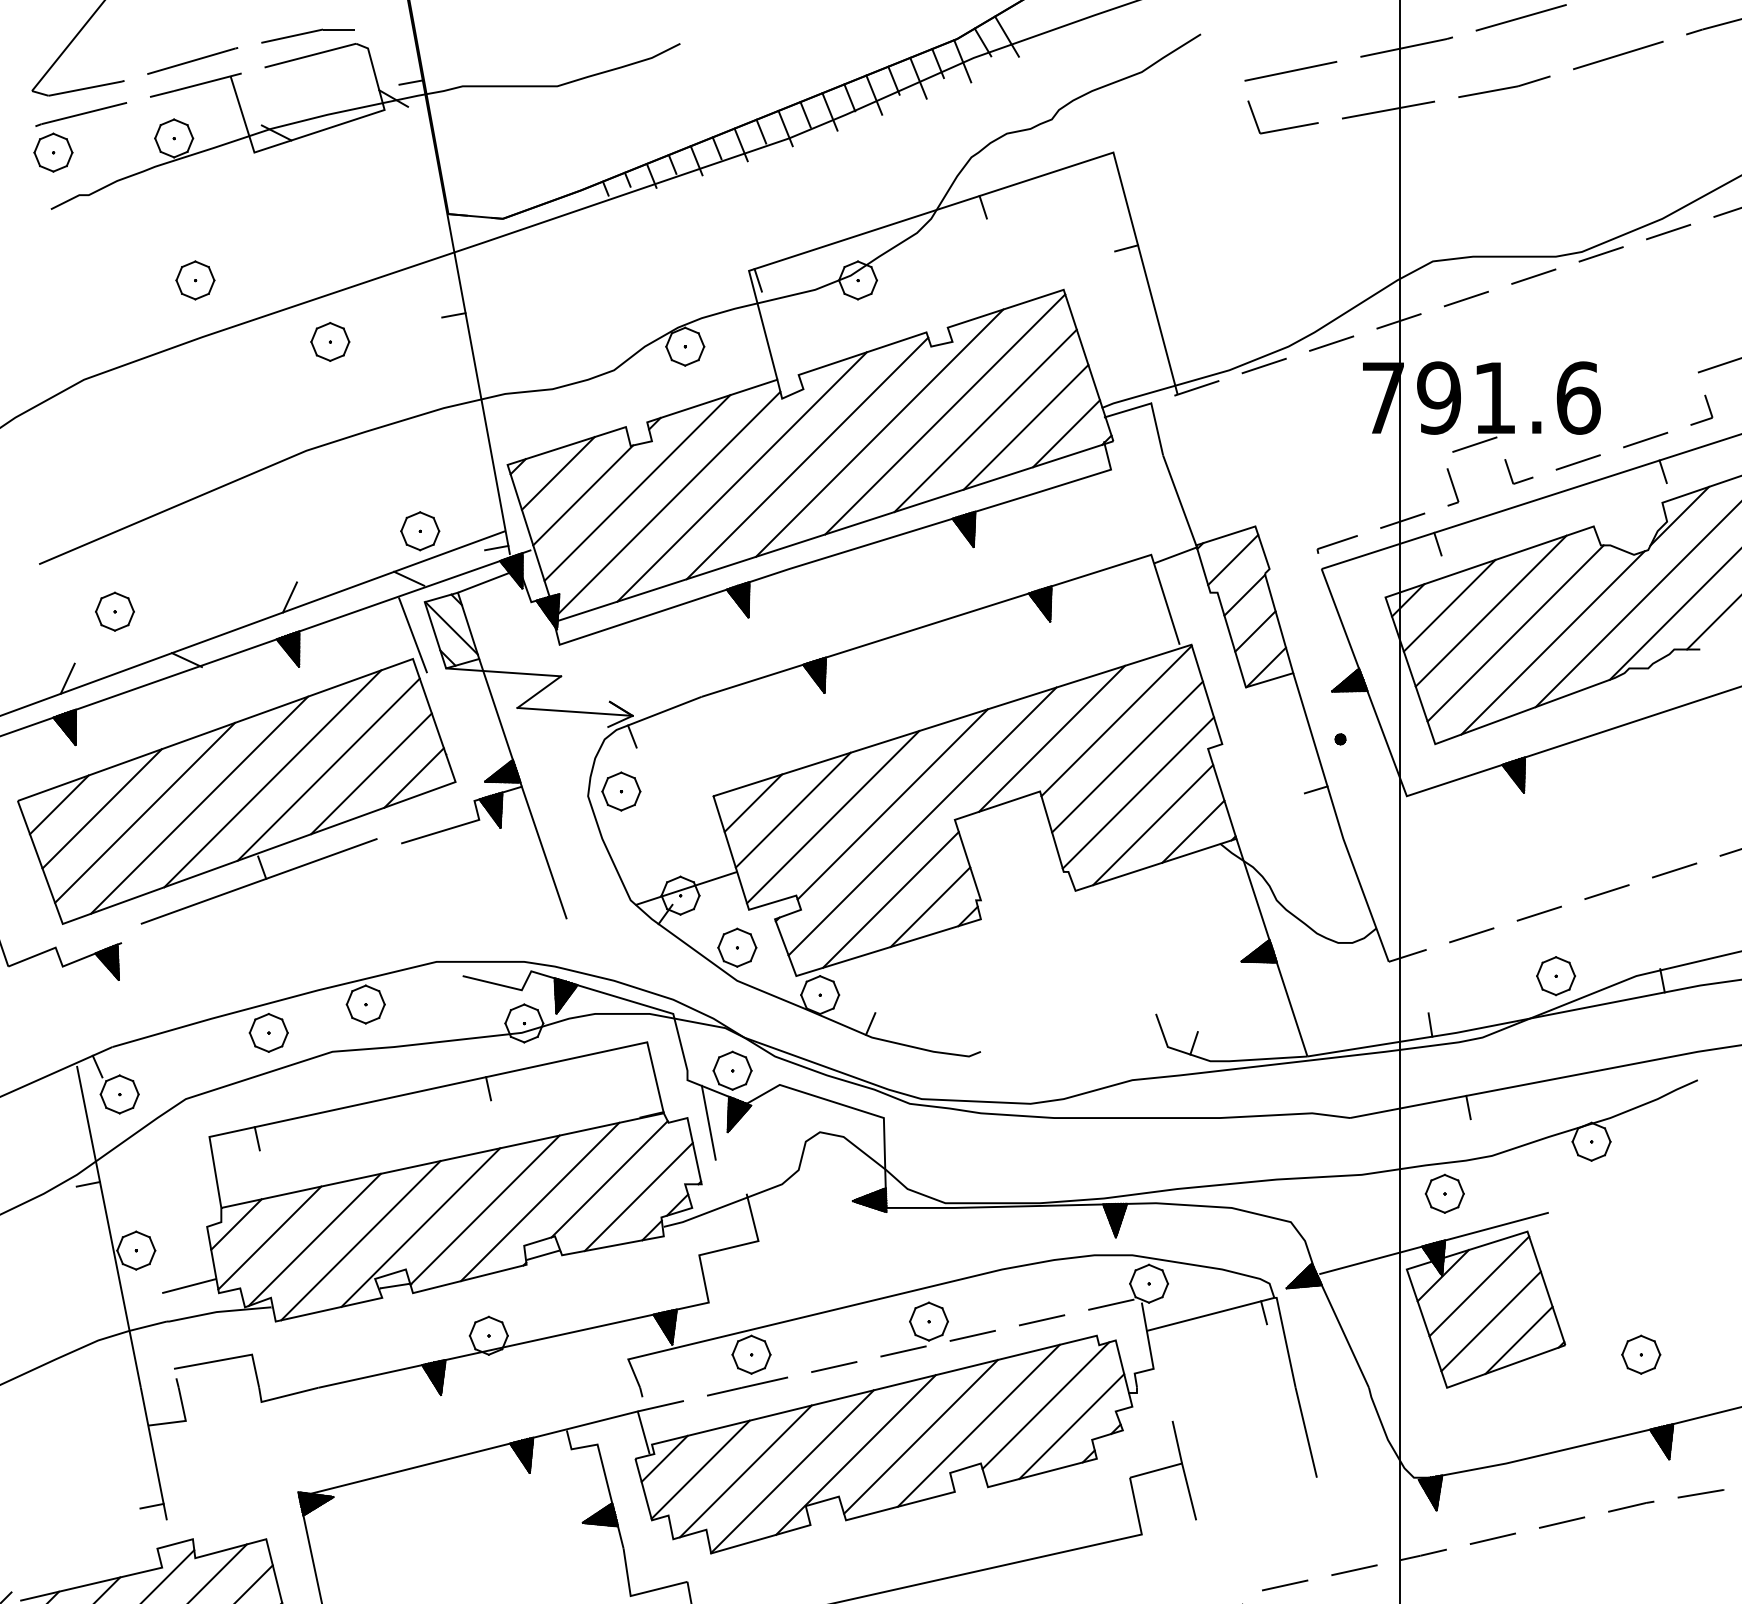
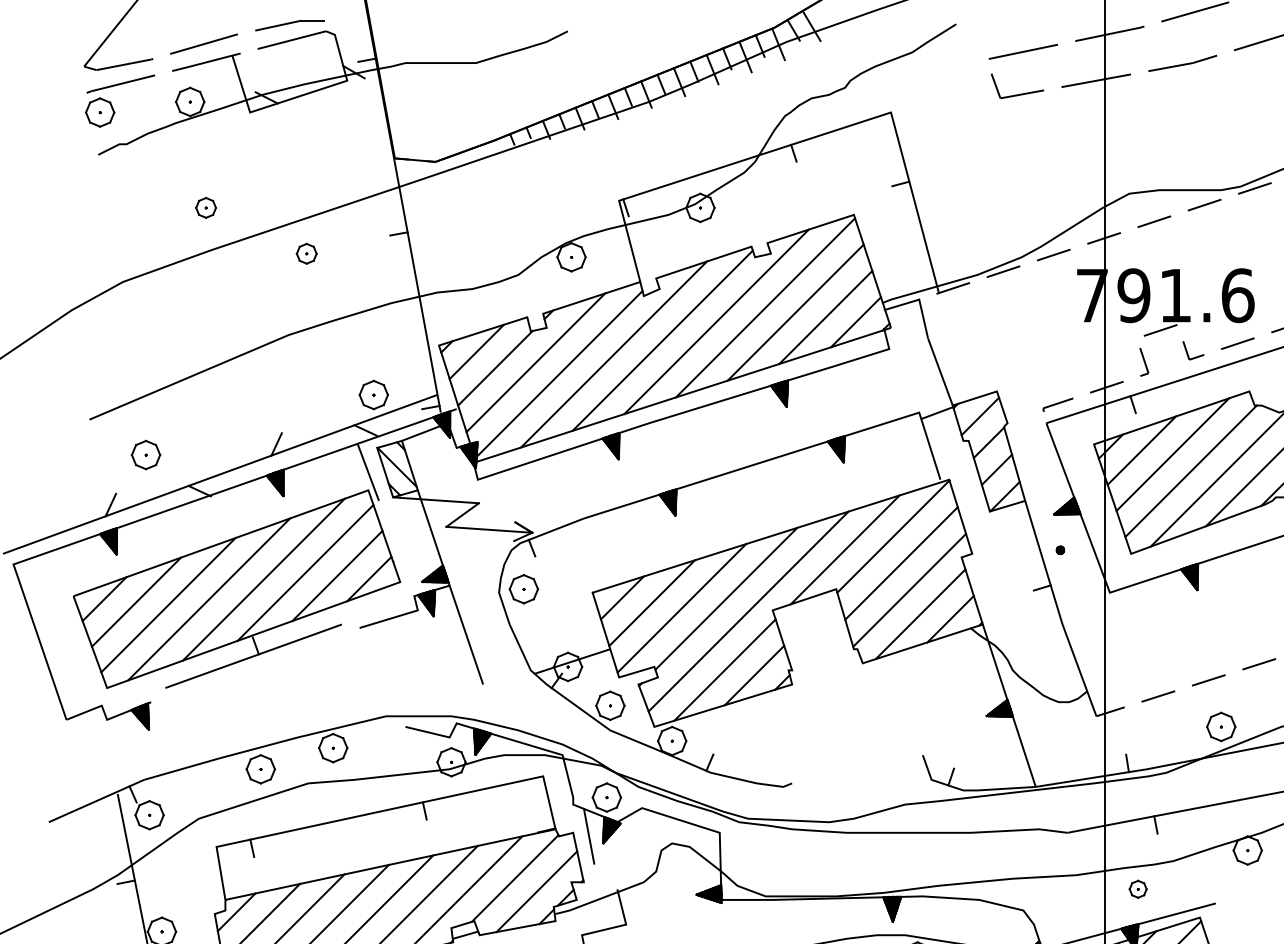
part: (195, 280) -> (206, 207), size x0.7
part: (330, 341) -> (306, 253), size x0.7
part: (1444, 1193) -> (1138, 889), size x0.6

